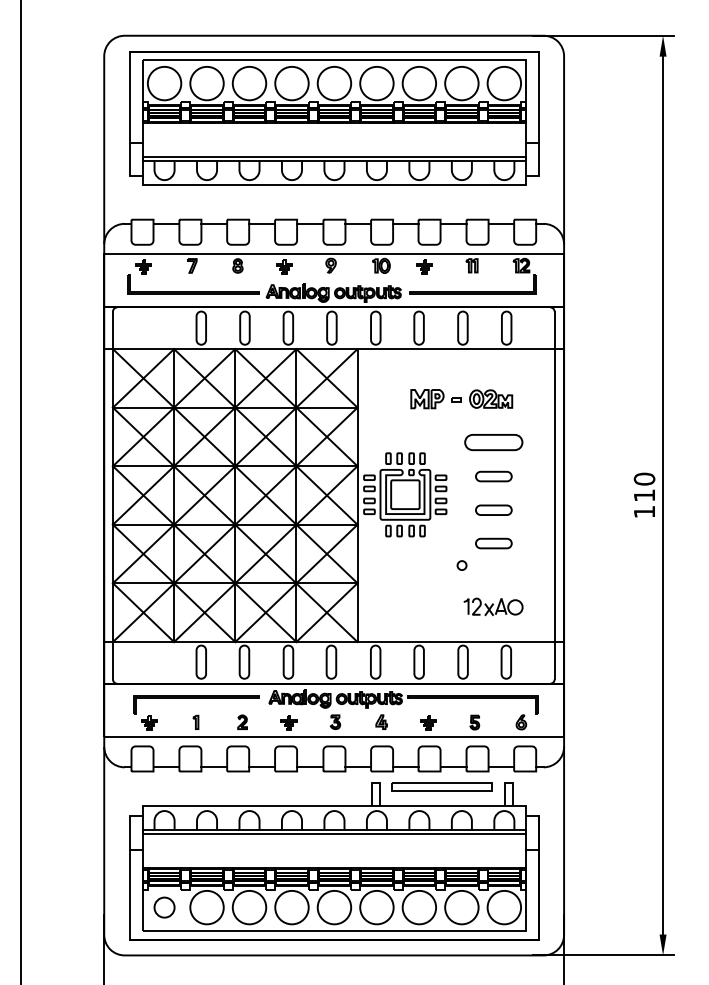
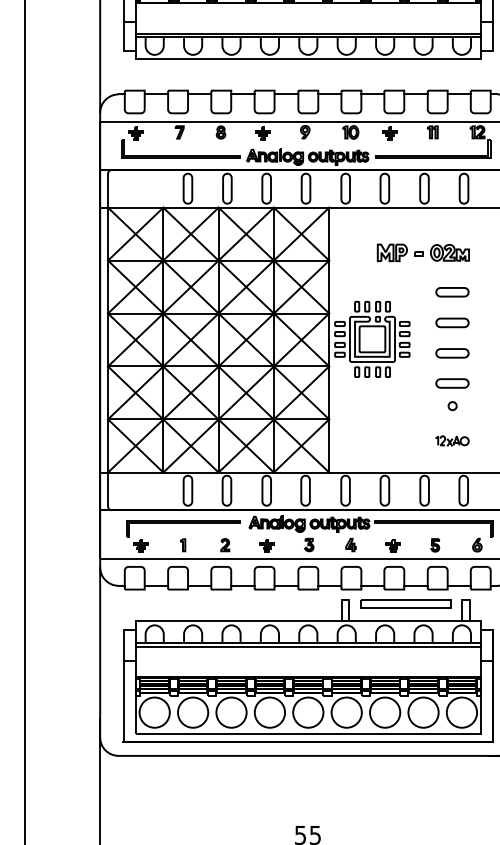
part: (493, 442) -> (452, 292), size x0.62
circle: (461, 565) -> (452, 406), moved
part: (493, 607) -> (452, 441), size x0.62
circle: (164, 907) -> (154, 712), size x1.67

